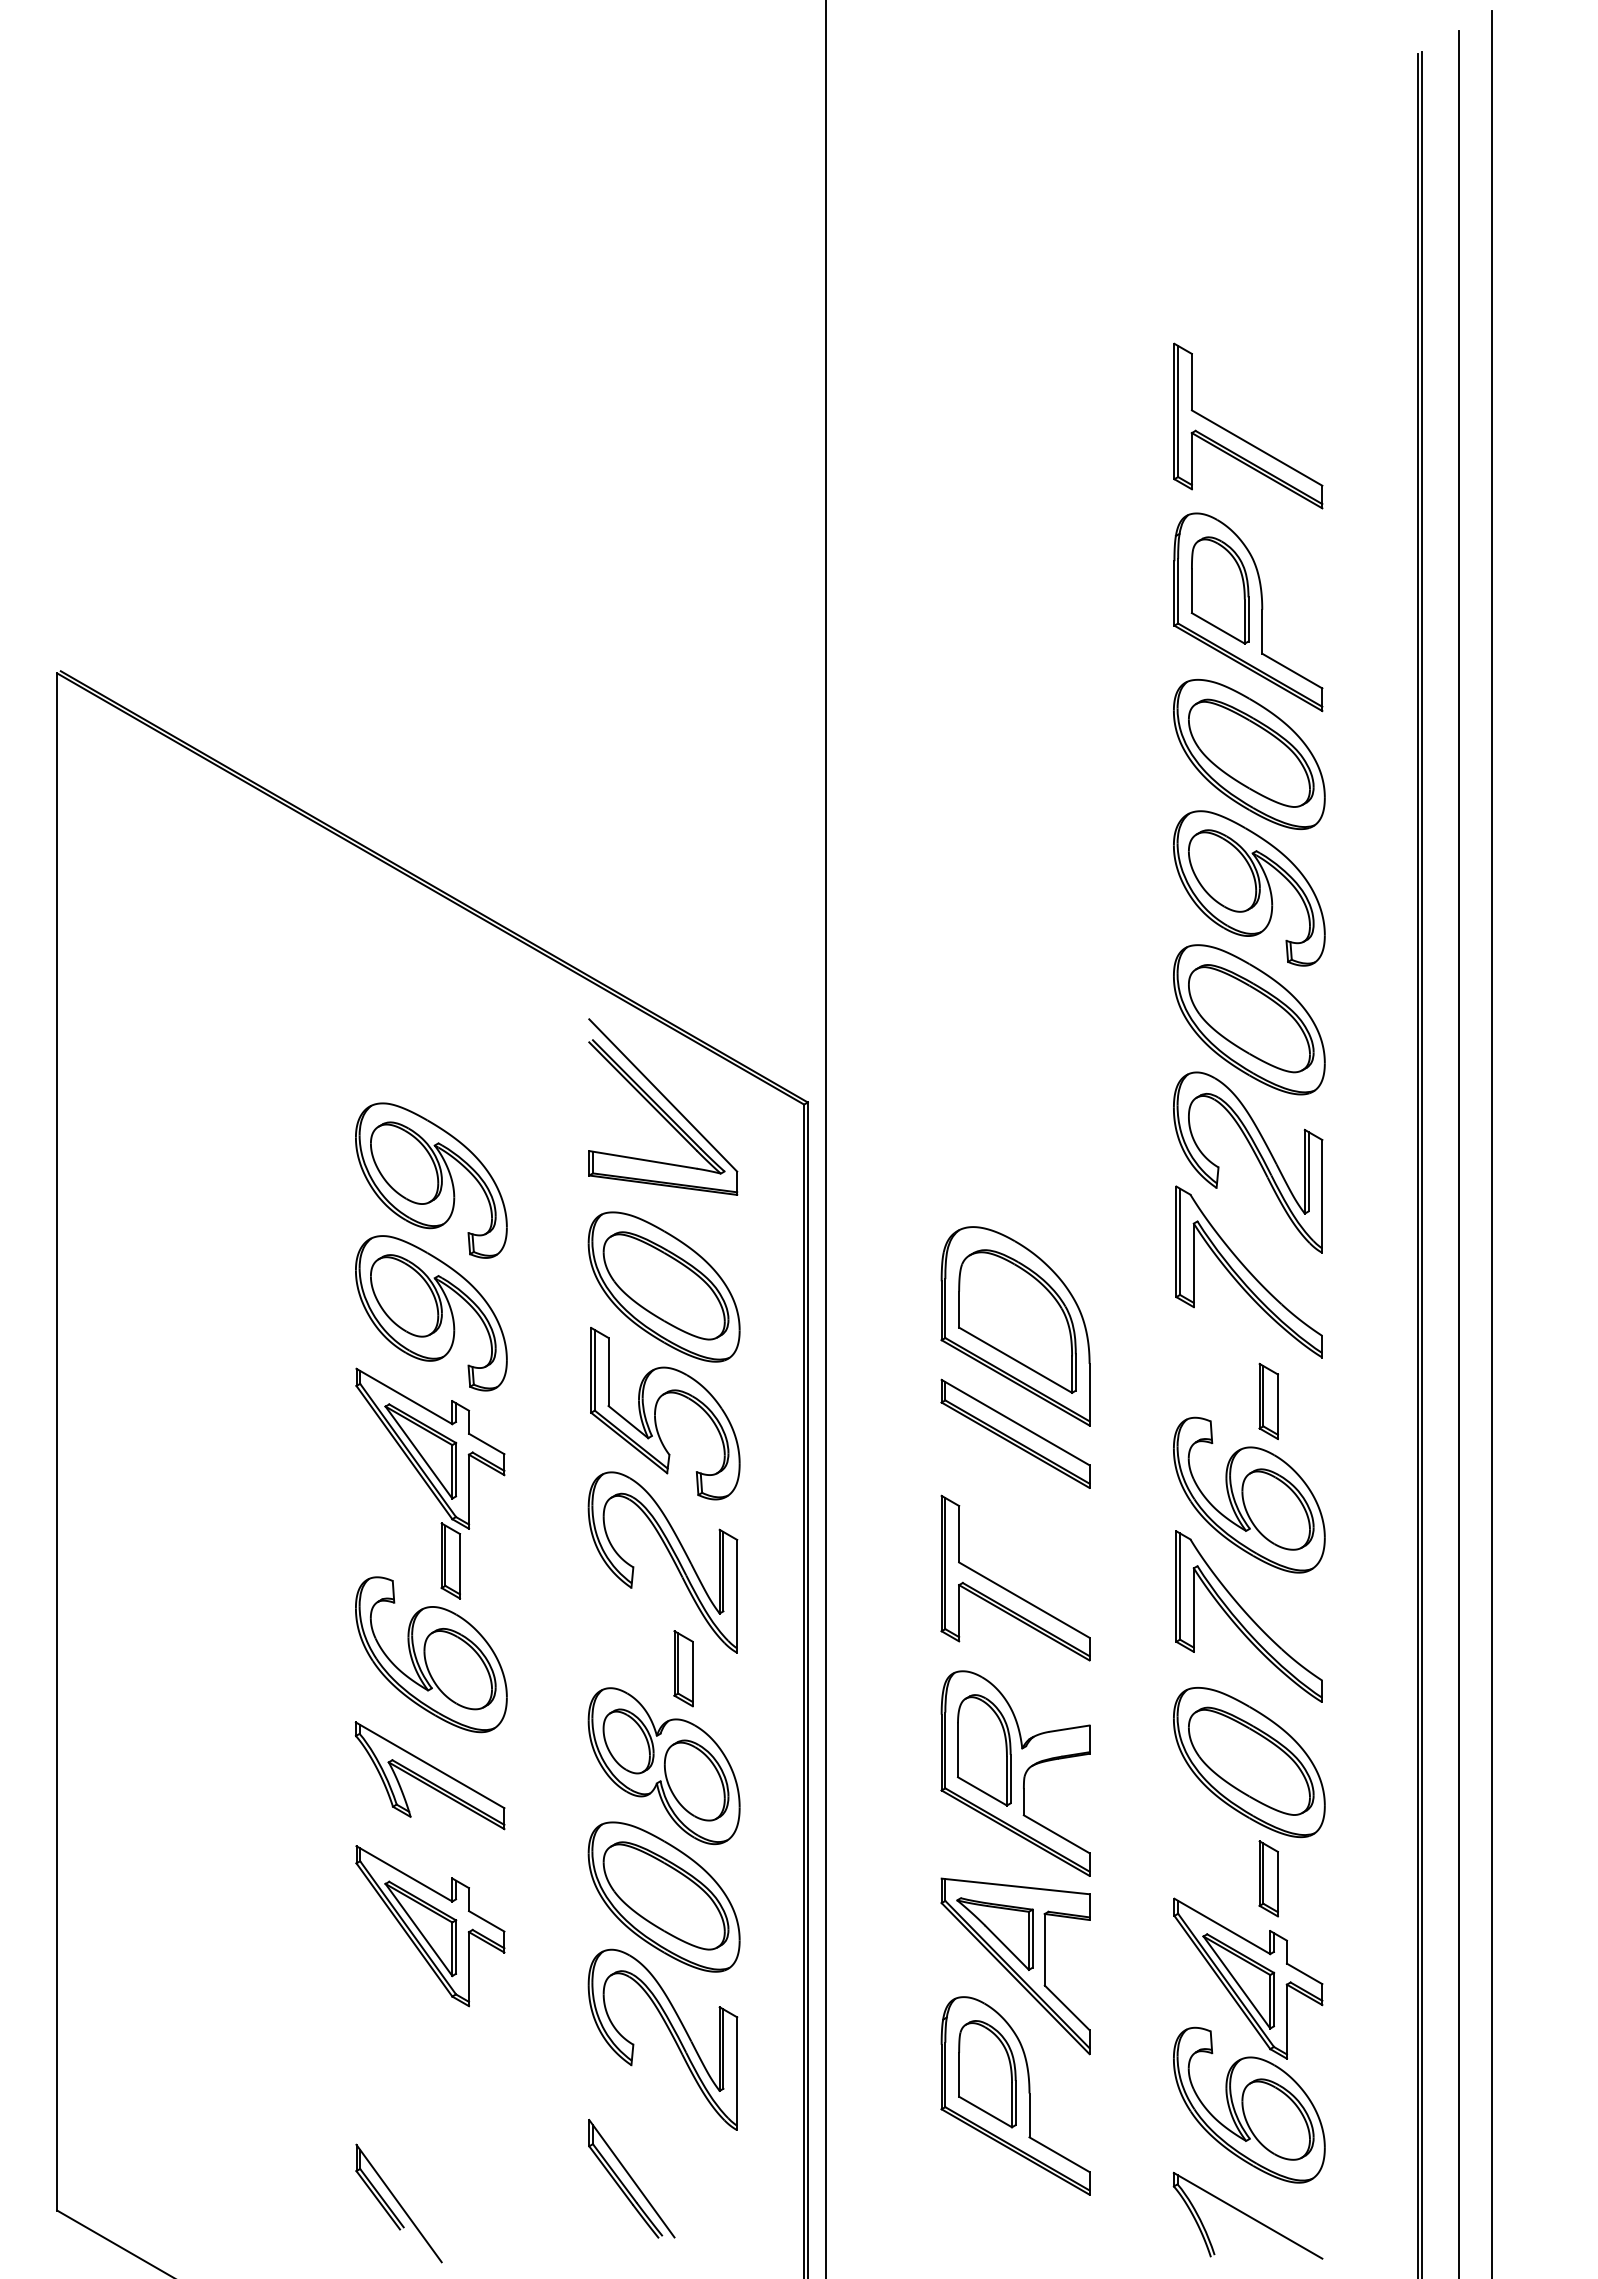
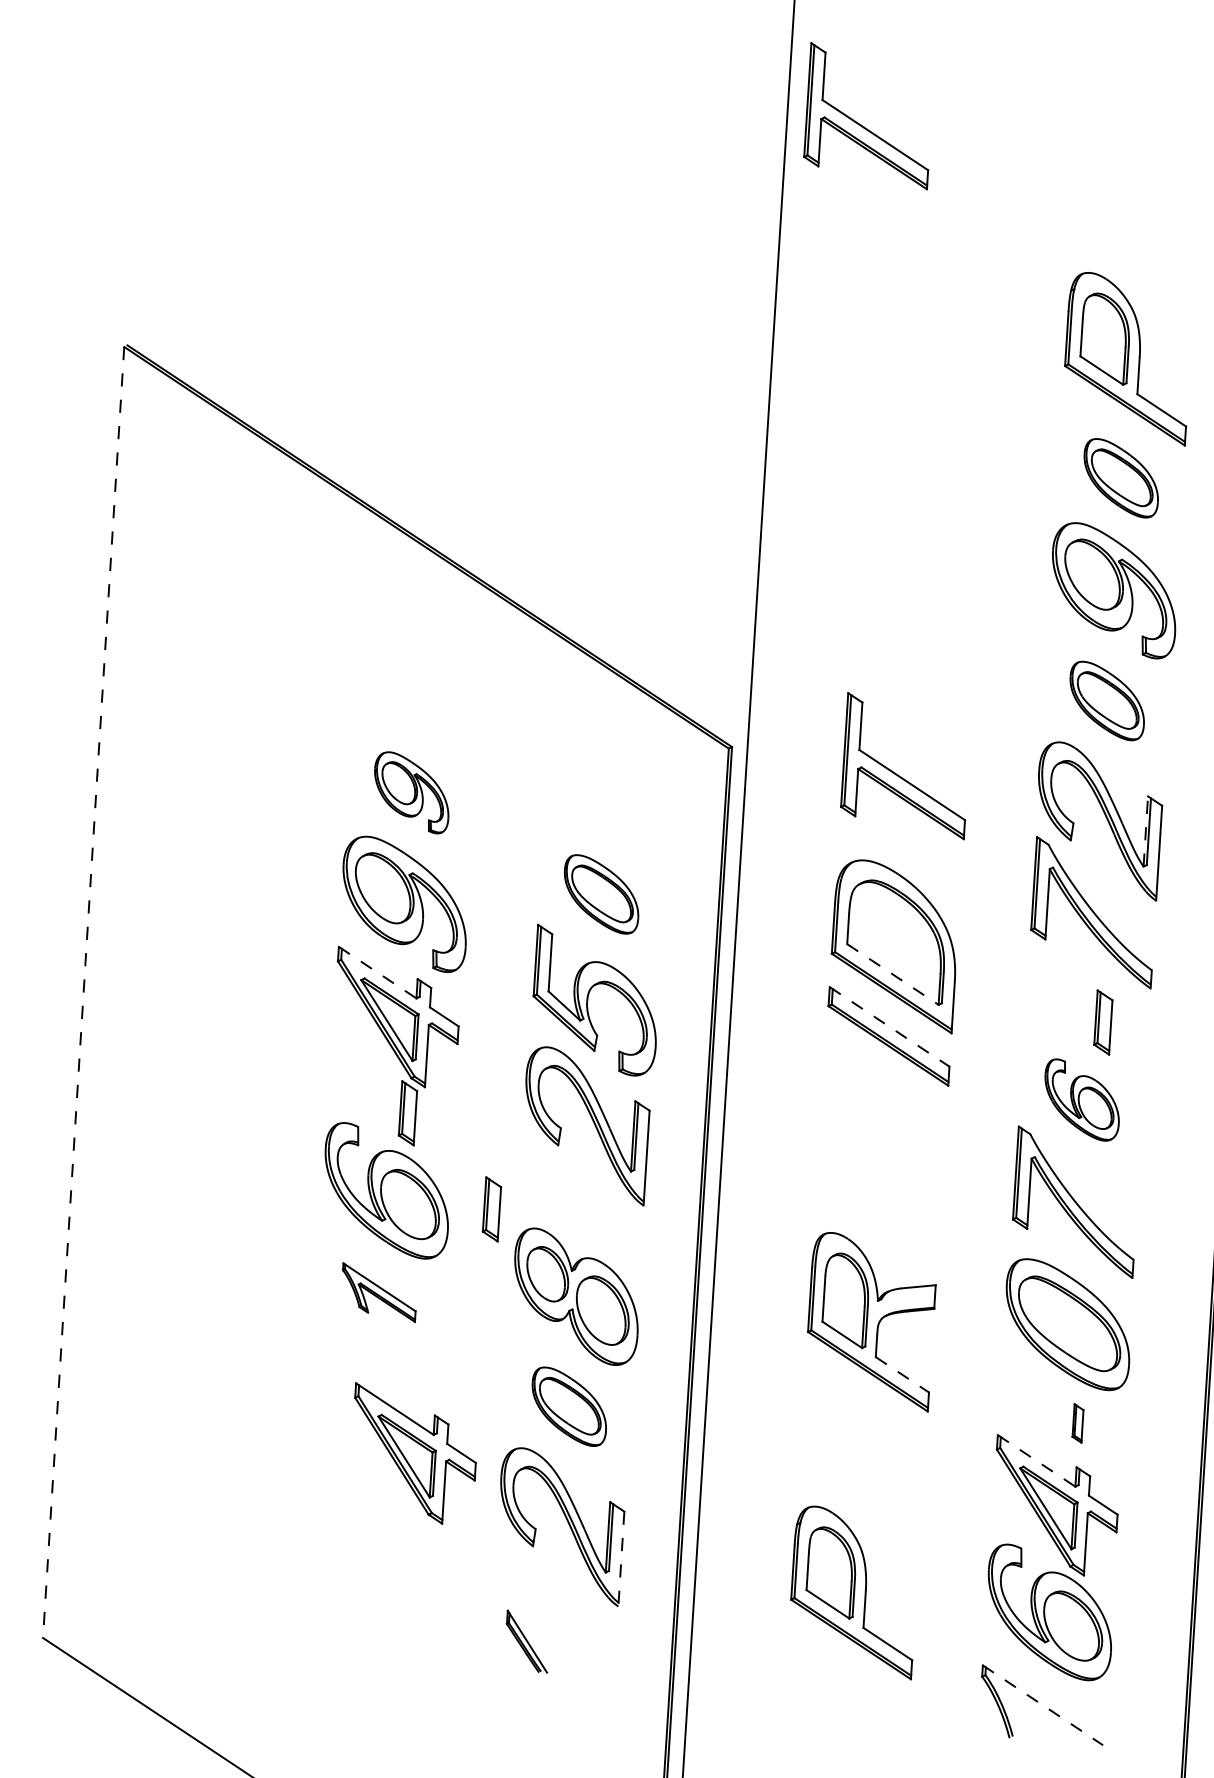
part: (1241, 437) -> (862, 125), moved
part: (1249, 754) -> (1121, 478), size x0.6
part: (1249, 1019) -> (1107, 700), size x0.6
part: (663, 1106) -> (610, 742), removed
line: (1304, 1171) -> (1145, 831), solid -> dashed
part: (431, 1180) -> (411, 792), size x0.6
part: (663, 1286) -> (601, 893), size x0.6
line: (1016, 1360) -> (893, 974), solid -> dashed
line: (404, 1396) -> (377, 972), solid -> dashed
line: (1016, 1422) -> (890, 1026), solid -> dashed
line: (57, 1441) -> (83, 992), solid -> dashed
part: (1249, 1494) -> (1082, 1099), size x0.6
part: (1008, 1589) -> (899, 775), moved
part: (683, 1668) -> (491, 1209), moved
part: (429, 1775) -> (378, 1292), size x0.6
line: (1056, 1834) -> (902, 1374), solid -> dashed
part: (1268, 1878) -> (1077, 1423), size x0.6
part: (663, 1896) -> (568, 1406), size x0.6
part: (430, 1926) -> (414, 1454), moved
line: (1222, 1926) -> (1036, 1461), solid -> dashed
part: (1015, 1966) -> (860, 1483), removed
line: (737, 2074) -> (621, 1559), solid -> dashed
part: (631, 2178) -> (527, 1641), size x0.6
part: (398, 2203) -> (330, 1650), removed
line: (1248, 2215) -> (1043, 1705), solid -> dashed

